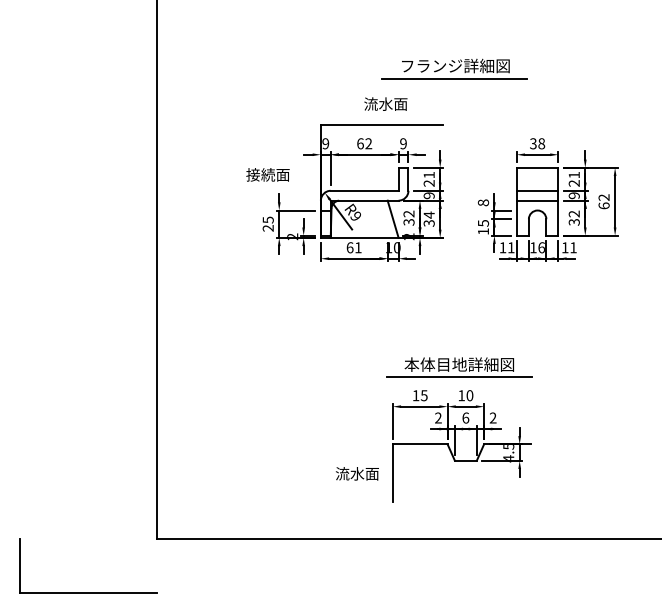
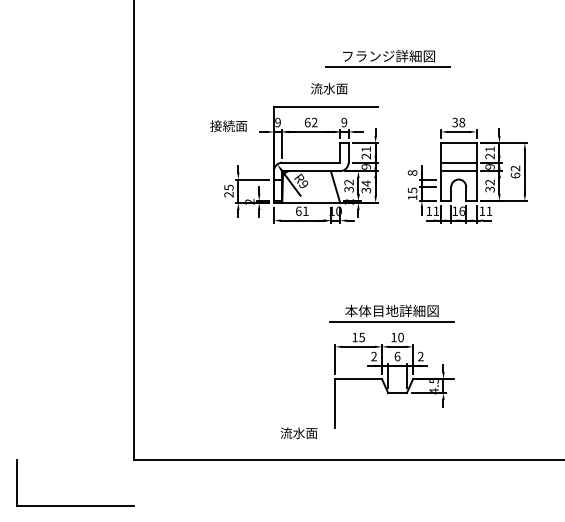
text: (267, 174) -> (228, 125), moved
text: (357, 473) -> (299, 432), moved

